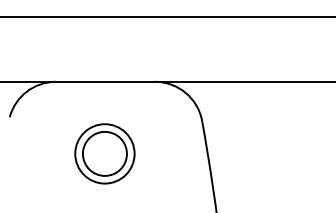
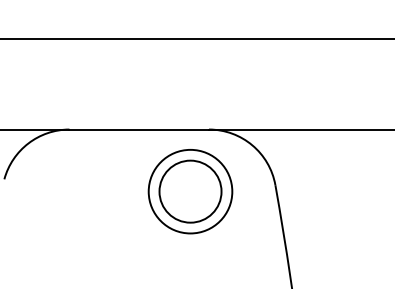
part: (104, 153) -> (189, 191), moved

